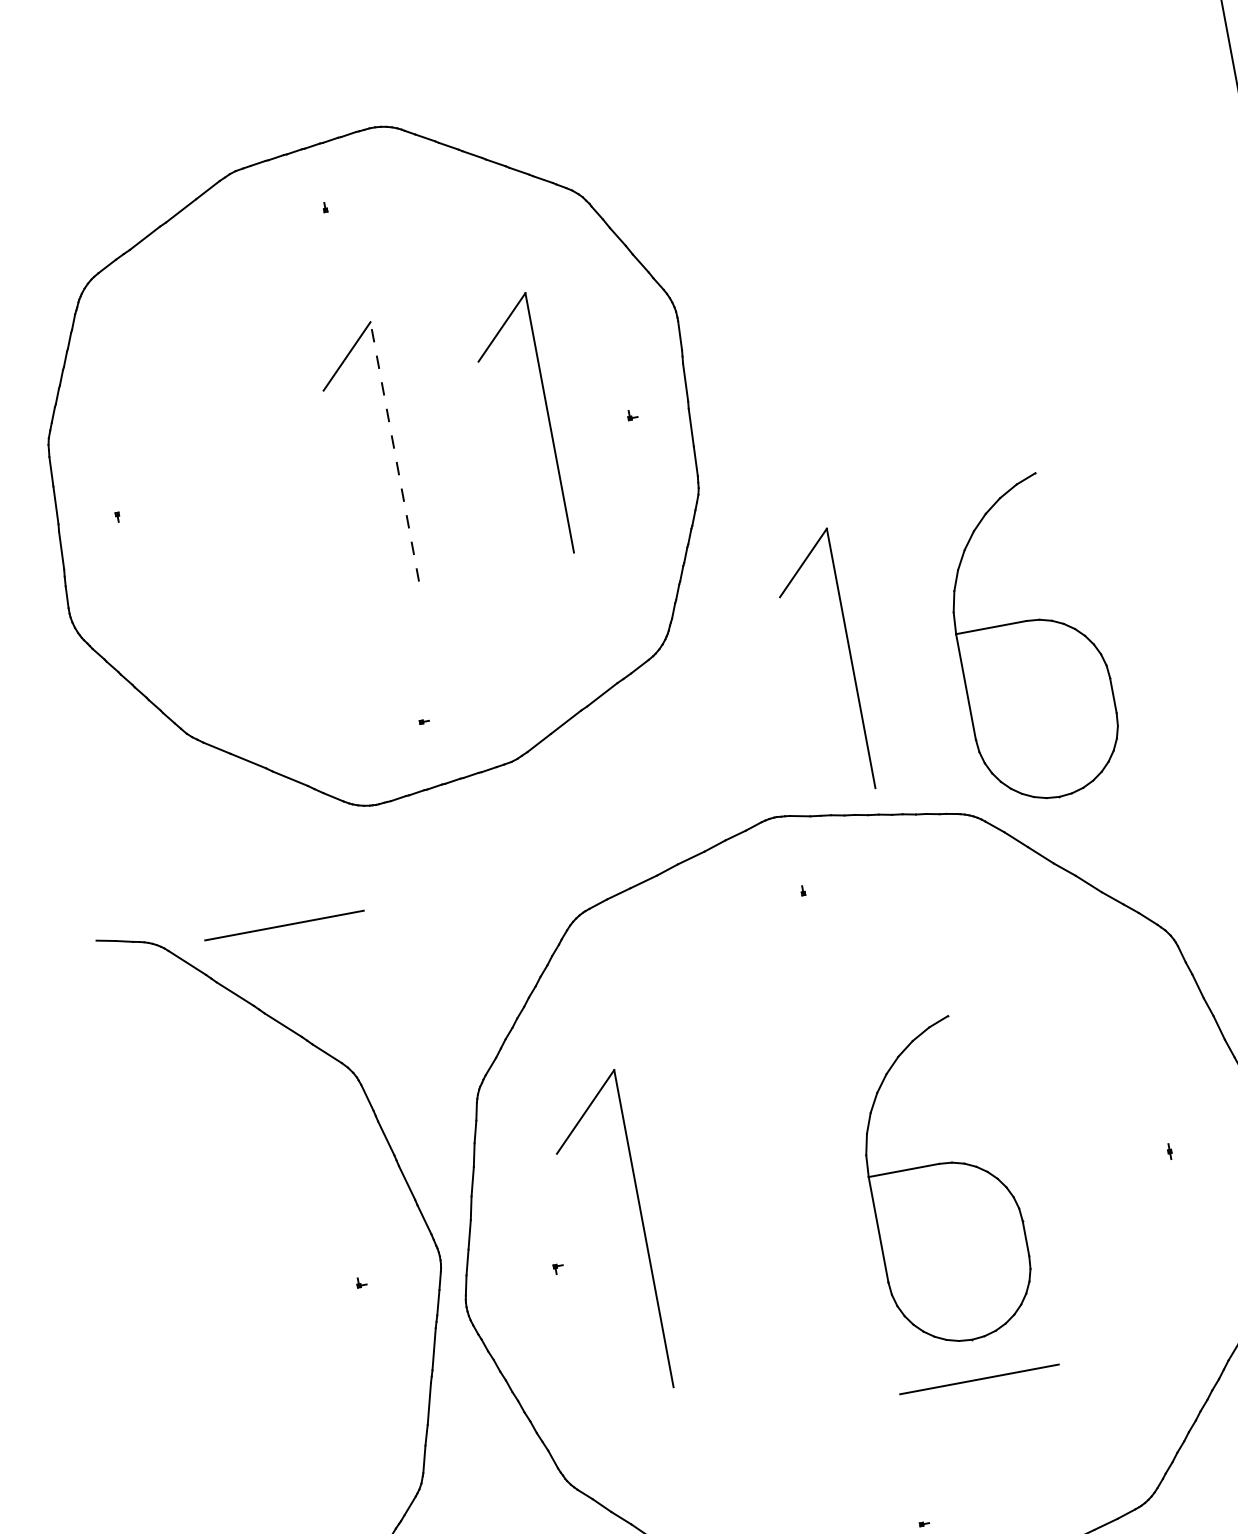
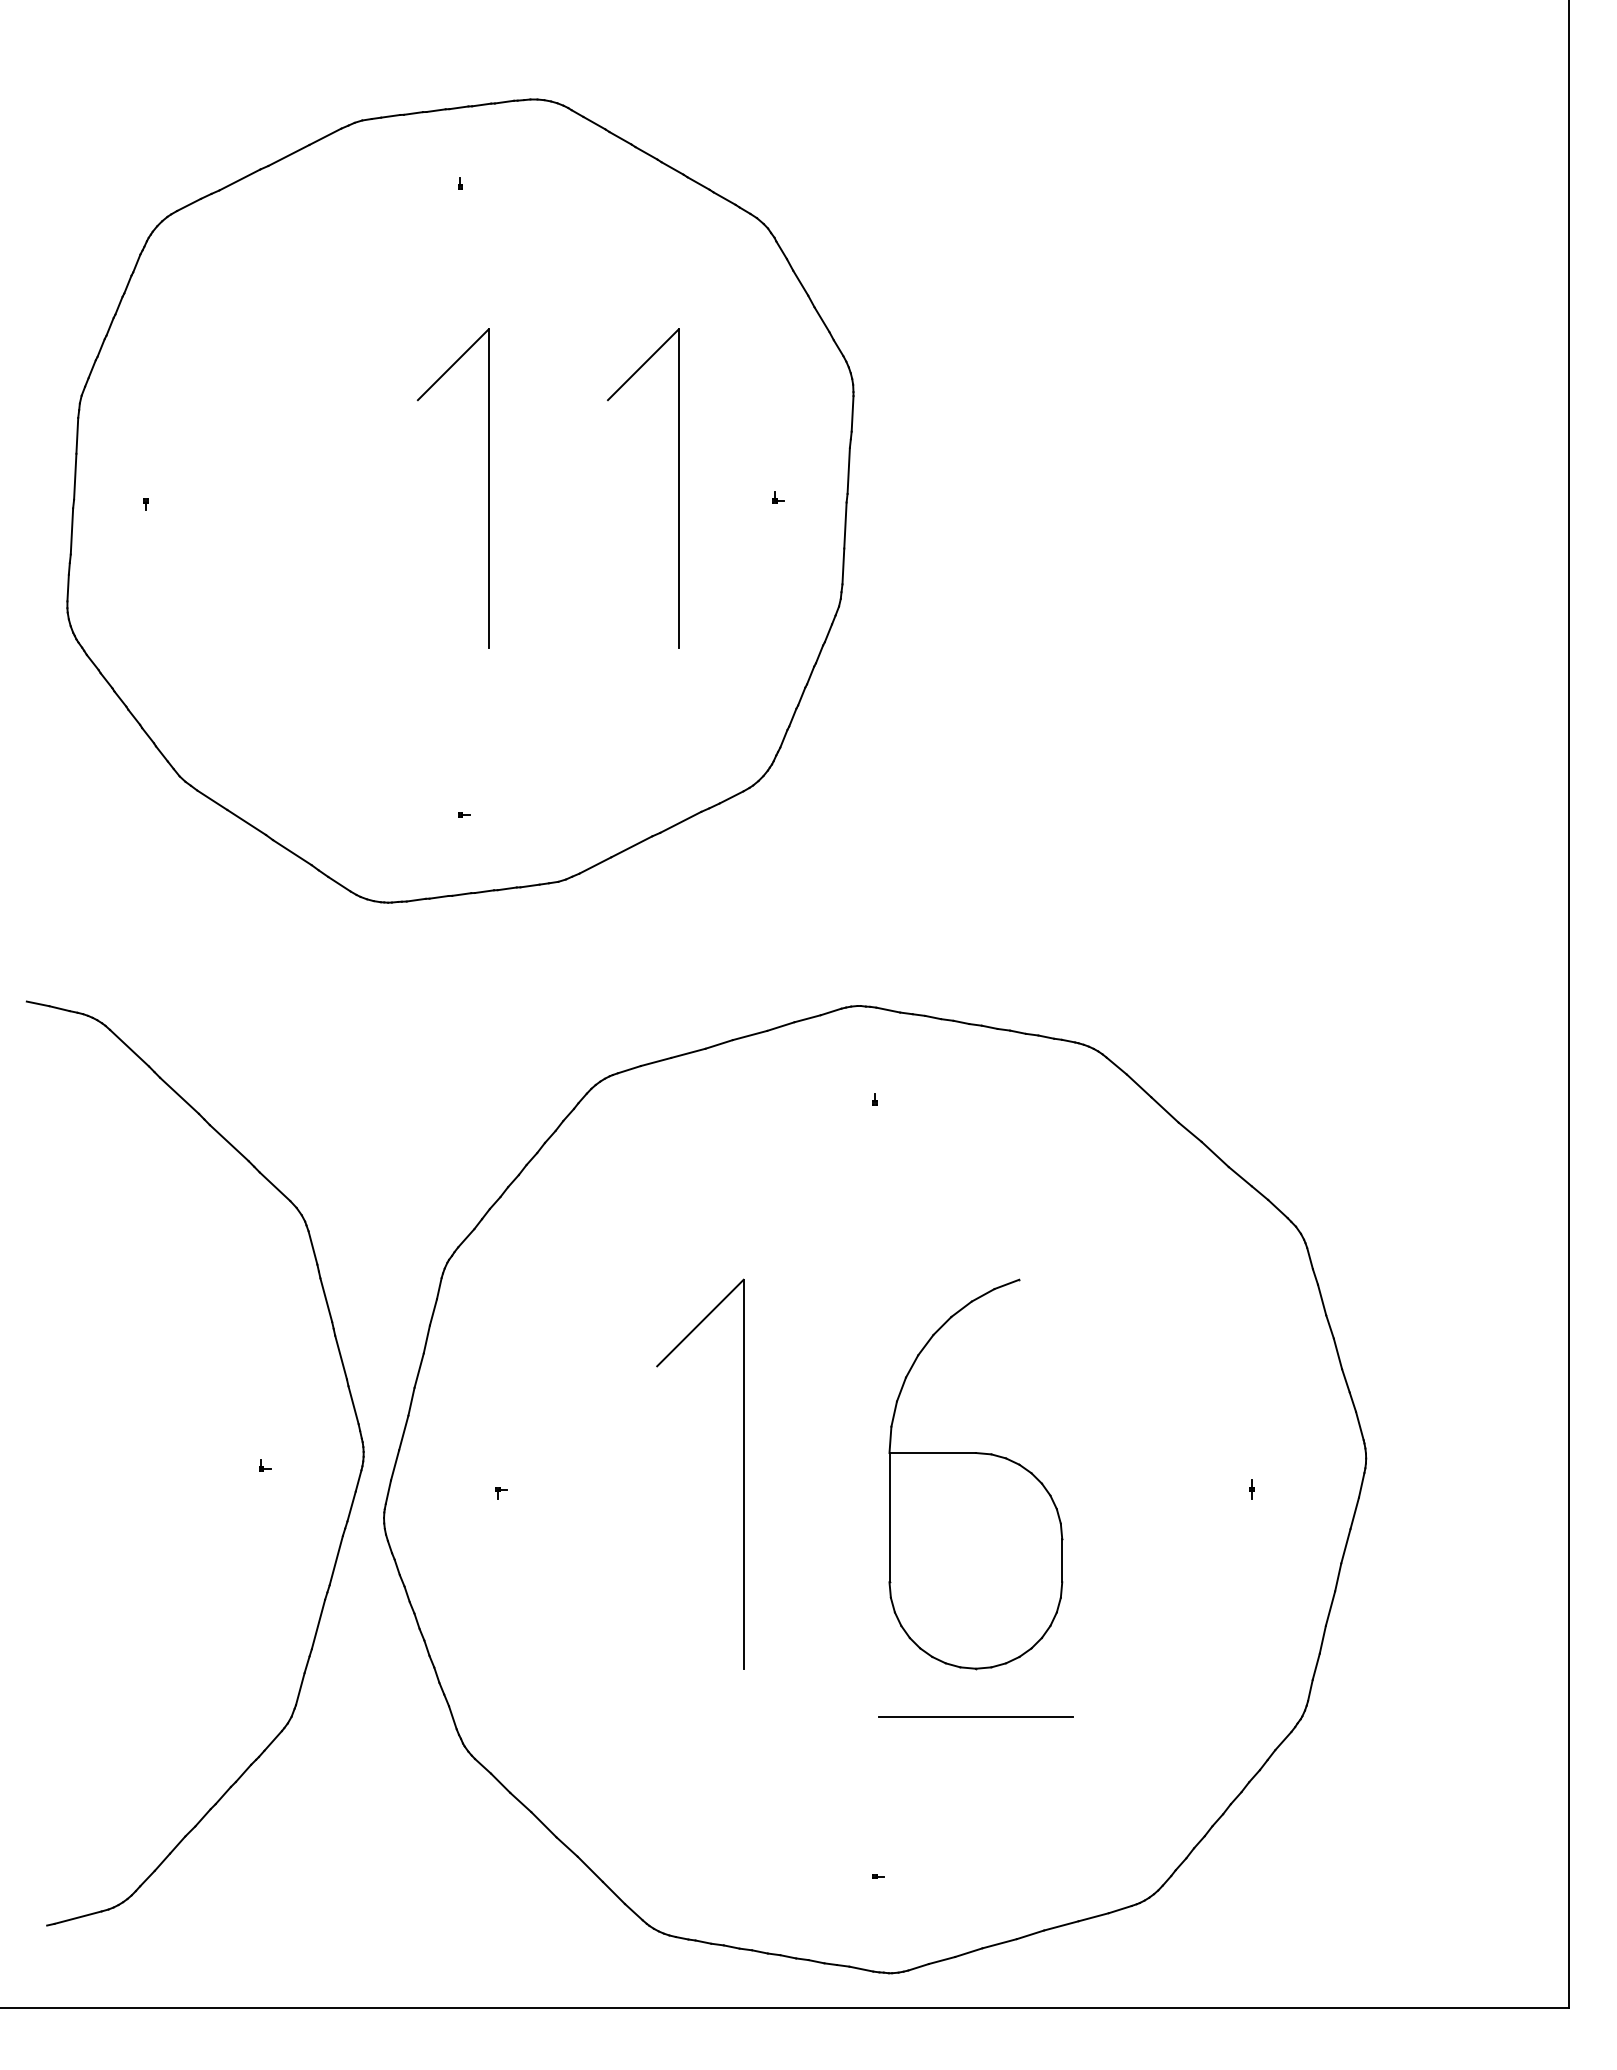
line: (394, 451) -> (488, 487), dashed -> solid
part: (1029, 638) -> (1199, 850), removed
part: (850, 658) -> (983, 834), removed
line: (284, 924) -> (252, 1024), removed
part: (643, 1228) -> (743, 1473), moved

